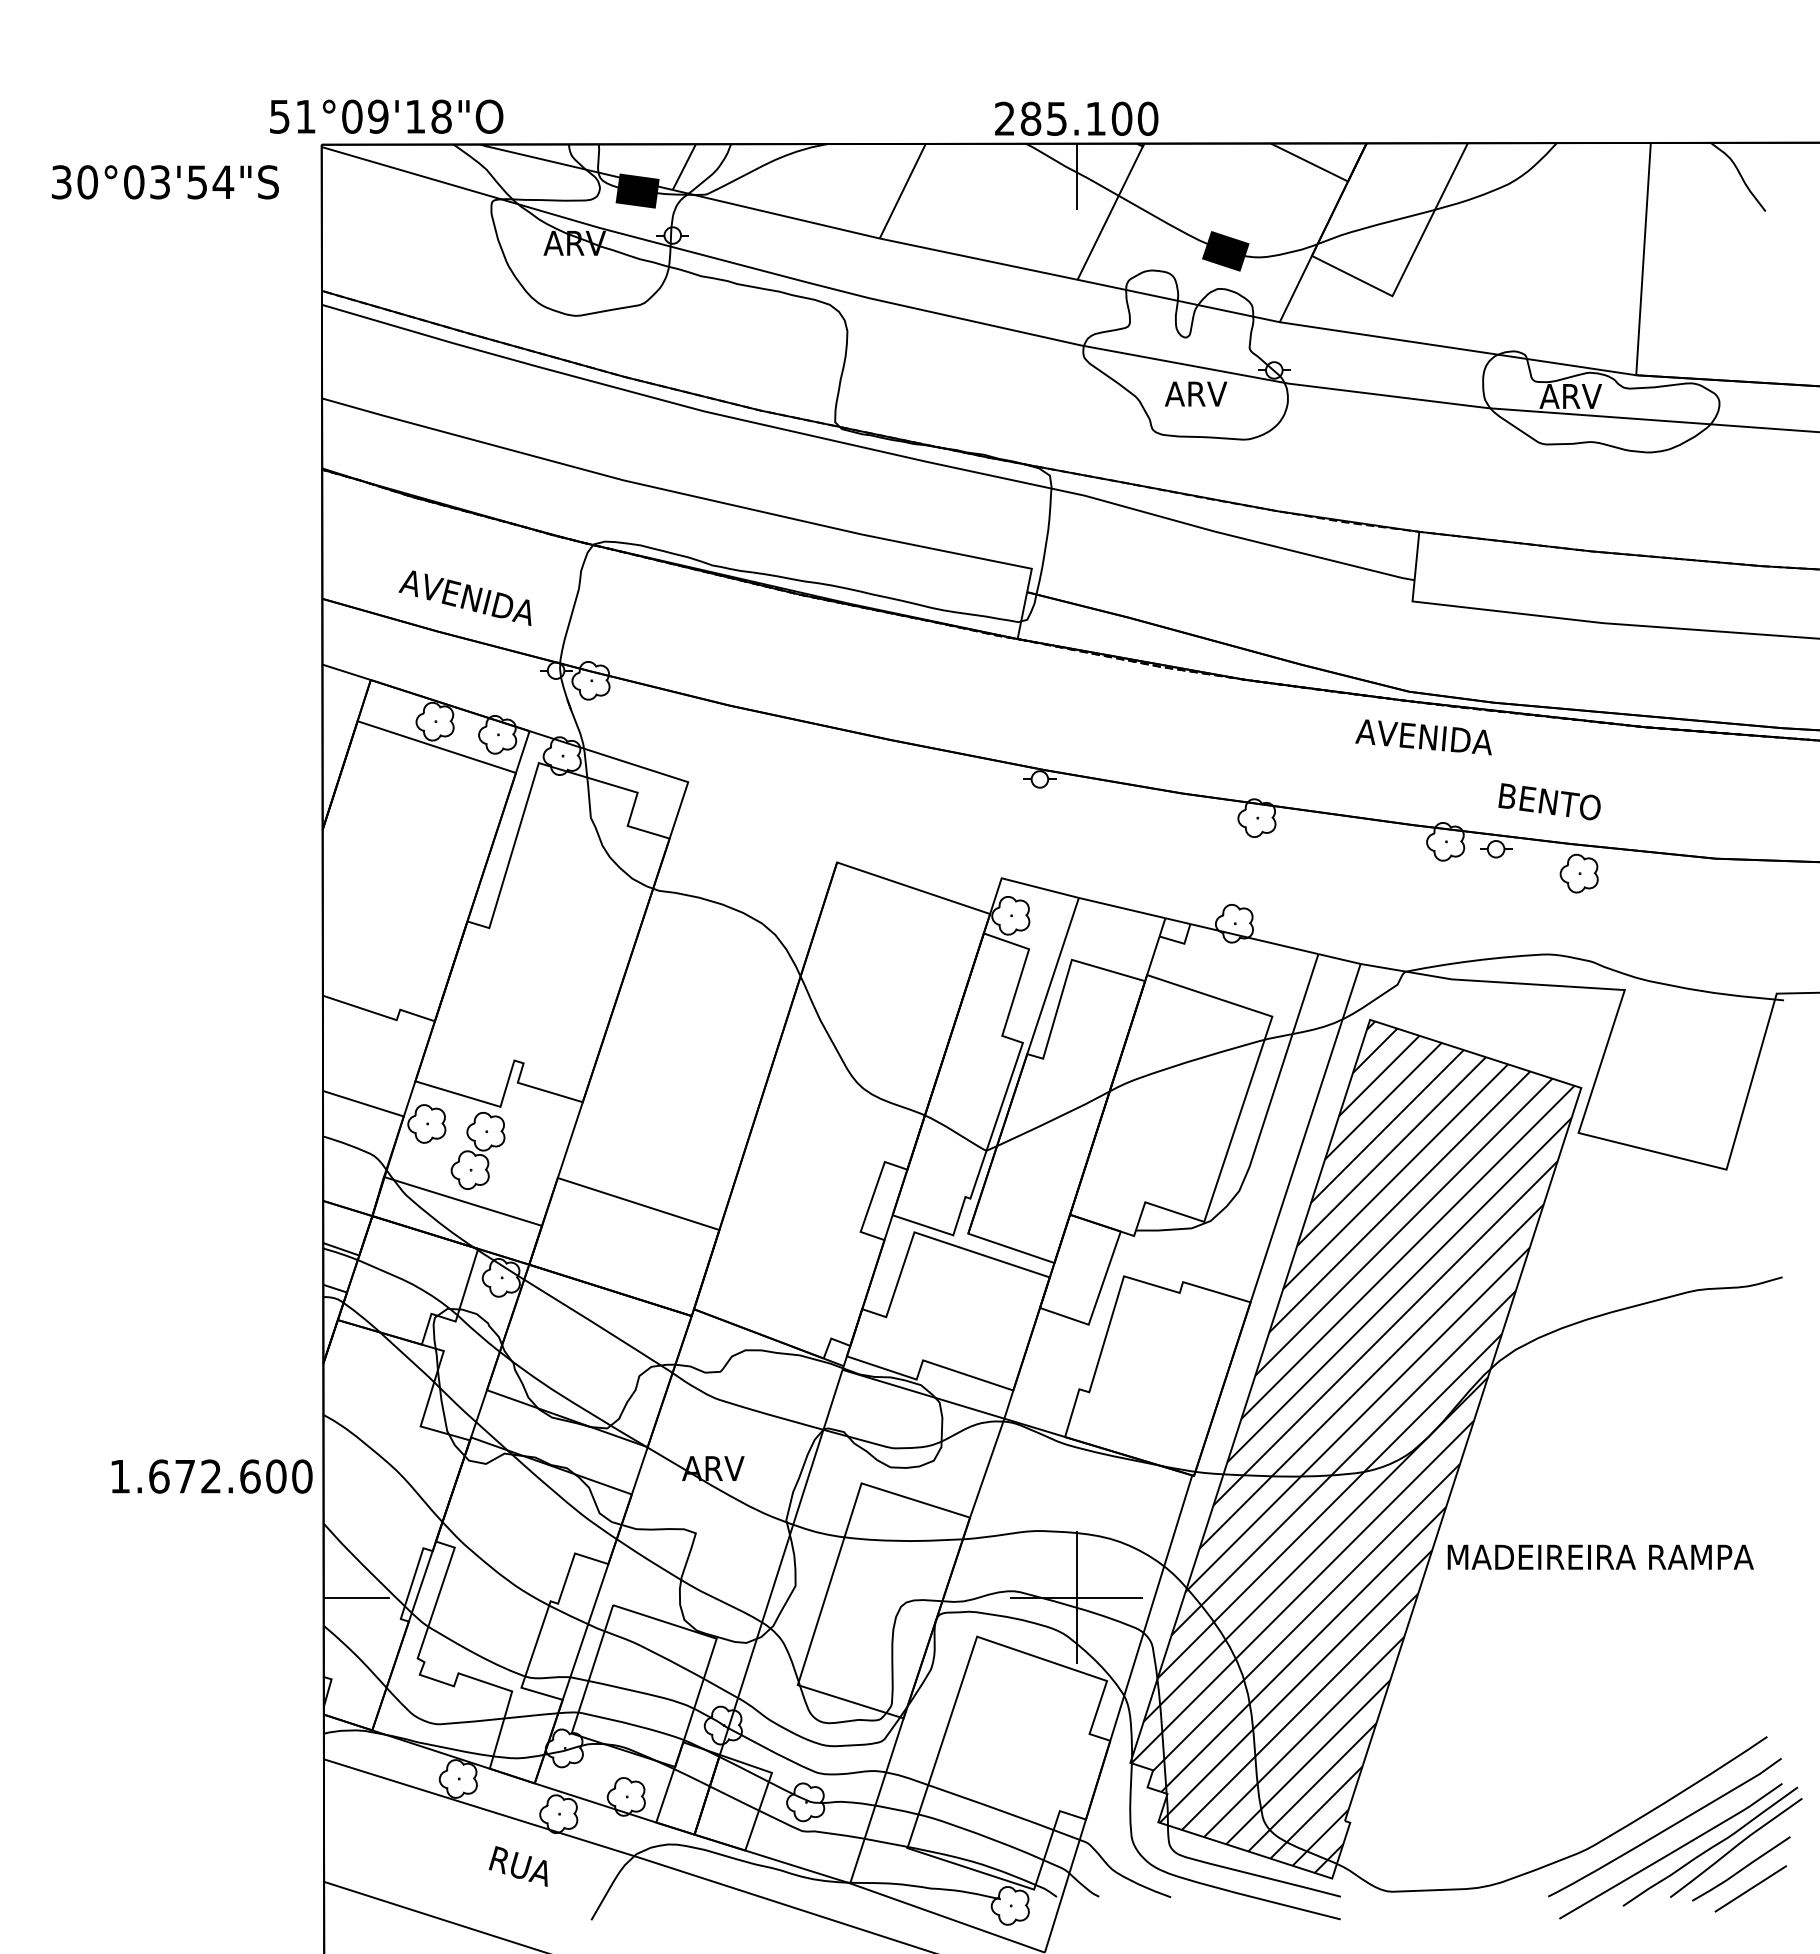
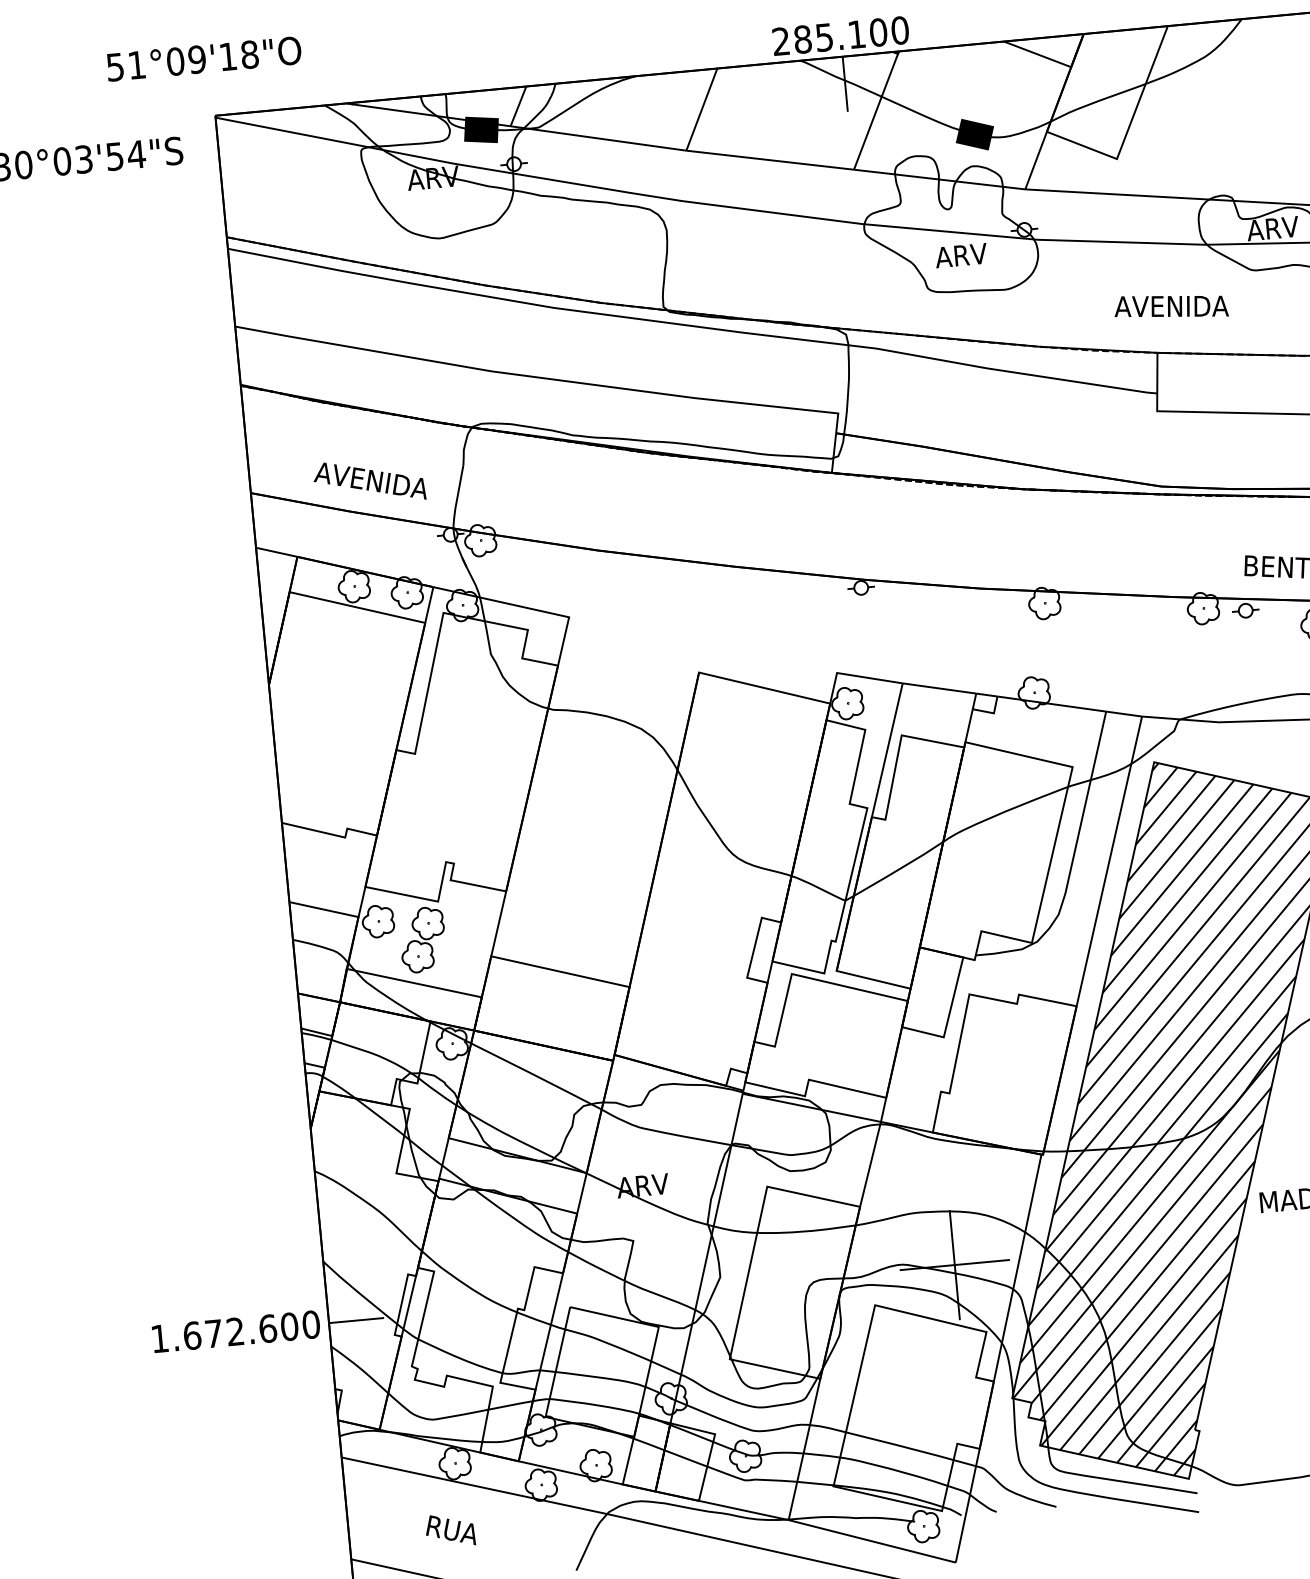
text: (386, 116) -> (204, 58), moved
text: (1423, 737) -> (1170, 306), moved
text: (211, 1476) -> (235, 1331), moved
text: (517, 1866) -> (449, 1530), moved

